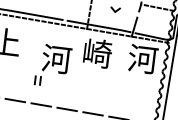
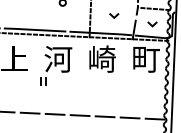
line: (154, 23) -> (152, 24), added
text: (142, 59) -> (145, 59), 河 -> 町
part: (53, 65) -> (56, 65), moved

